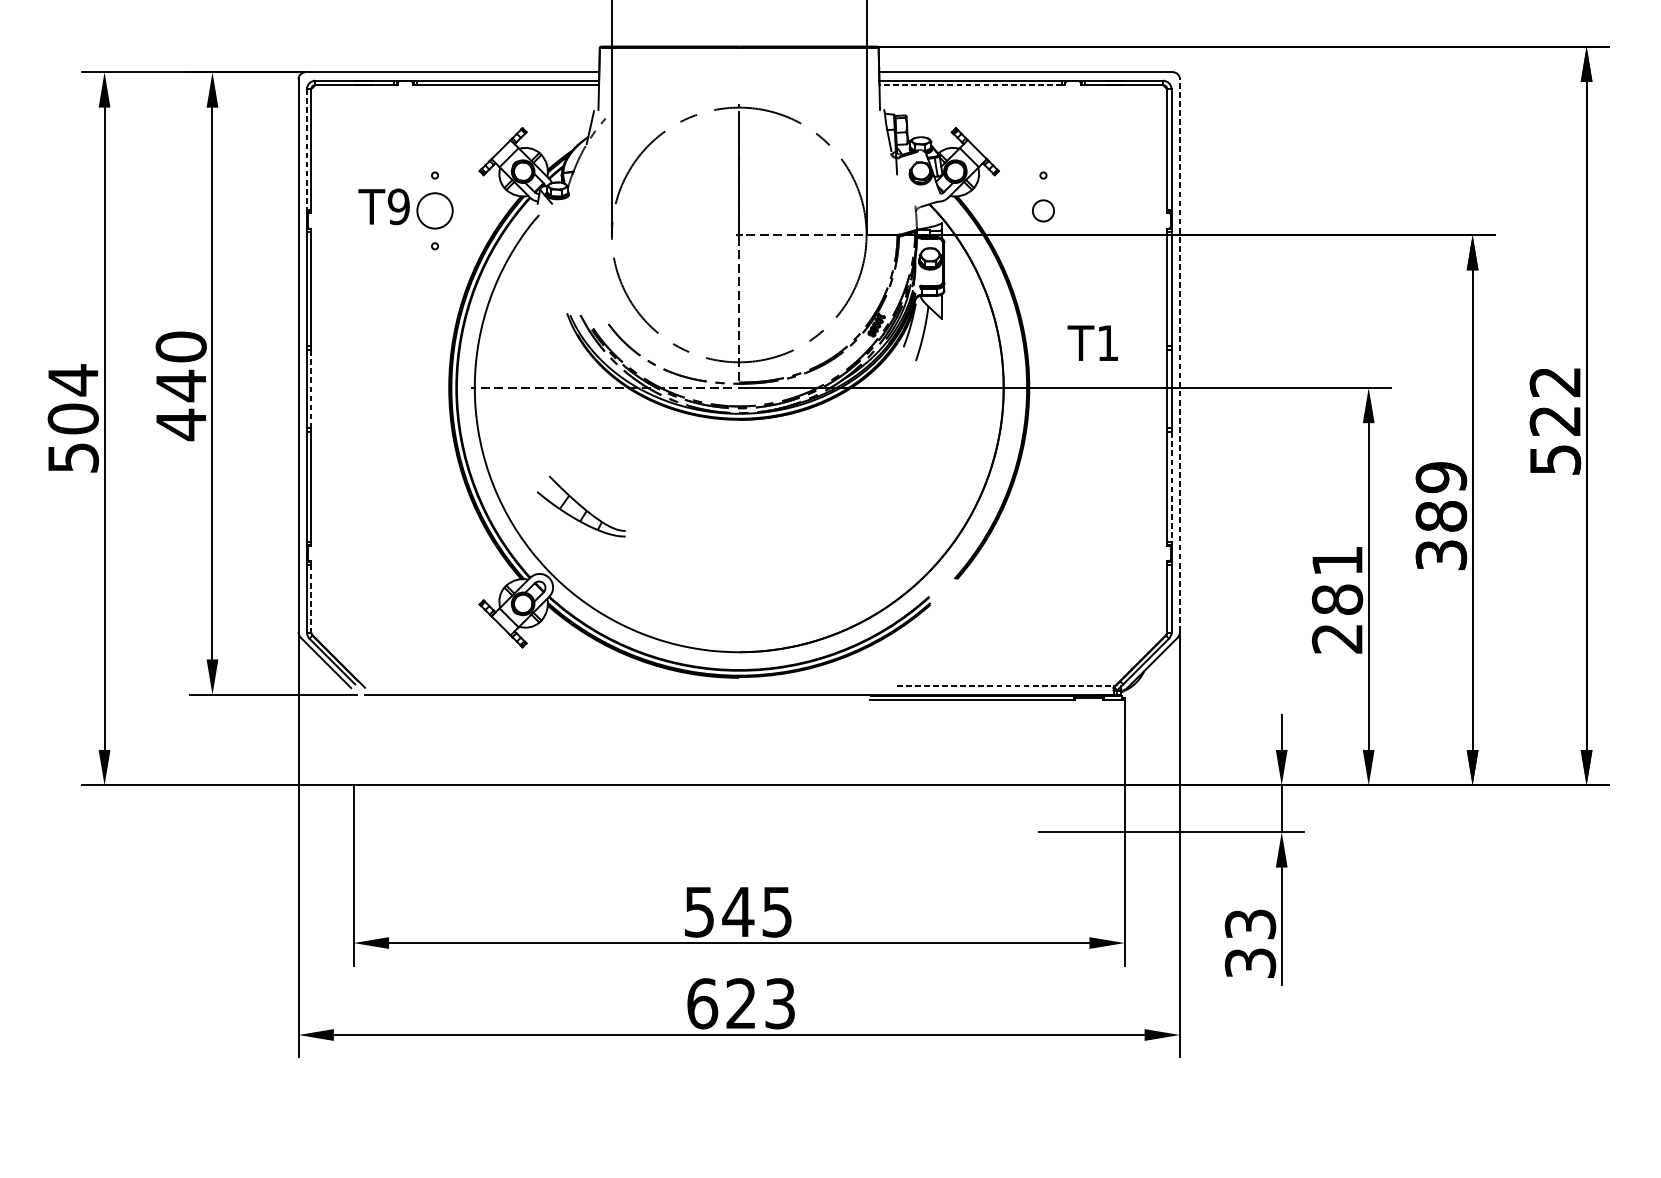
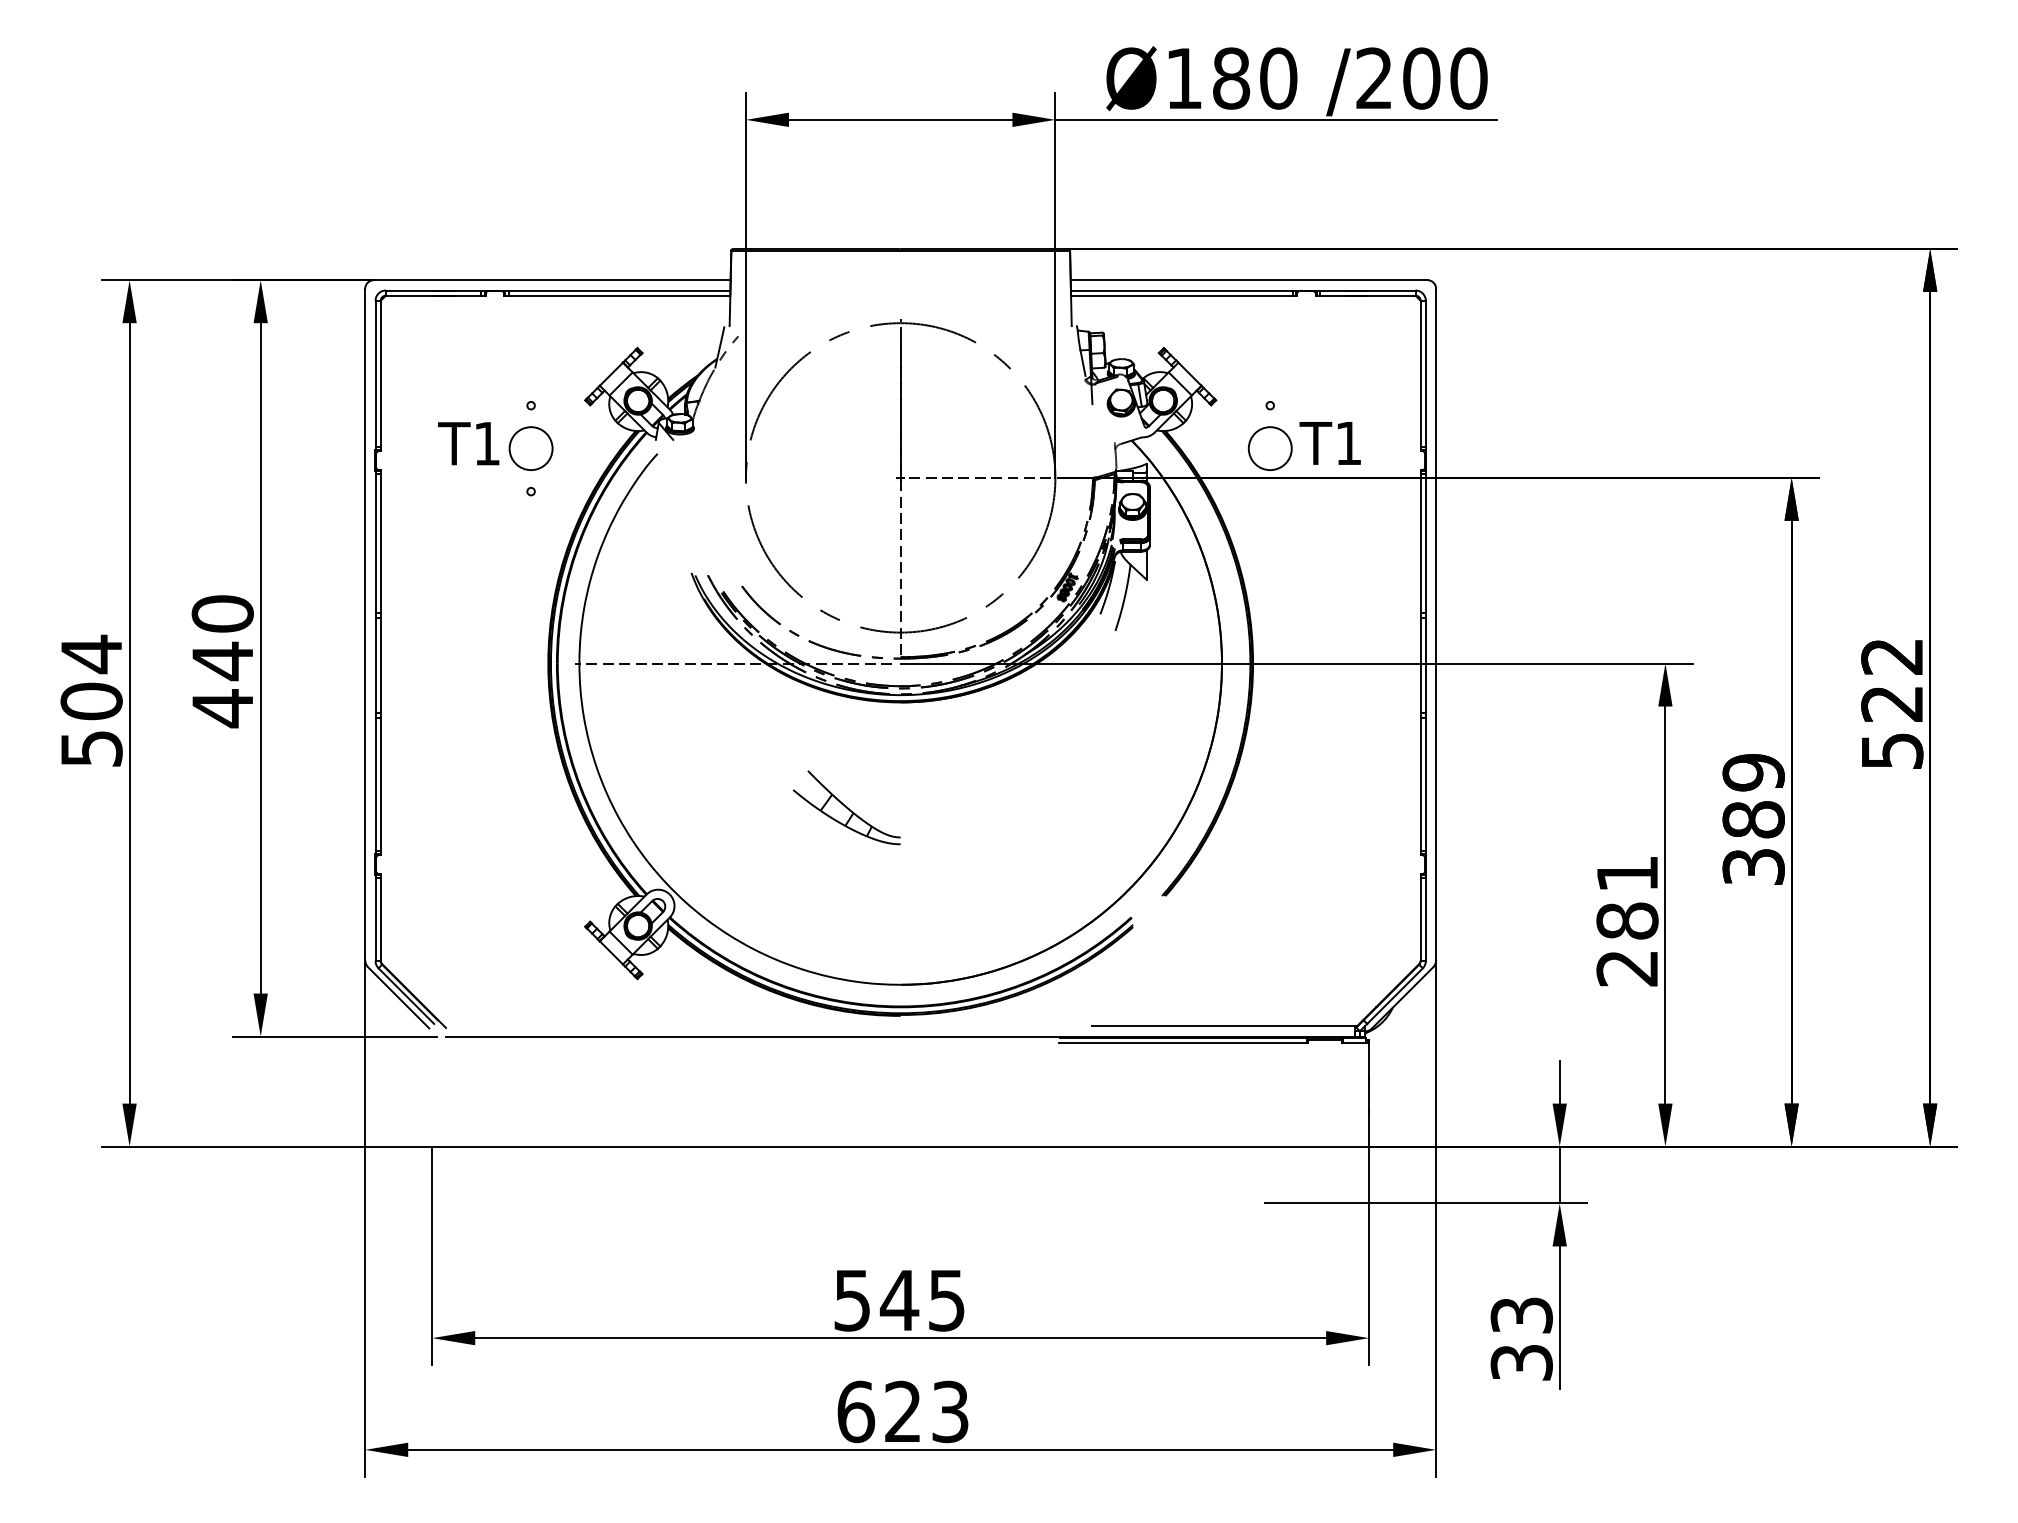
line: (970, 84) -> (1181, 295), dashed -> solid
line: (306, 149) -> (375, 374), dashed -> solid
text: (398, 206) -> (486, 443), T9 -> T1
circle: (1042, 210) -> (1269, 448), size x1.67
text: (1092, 343) -> (1329, 443), moved
line: (1180, 355) -> (1436, 624), dashed -> solid
line: (311, 389) -> (380, 665), dashed -> solid
line: (1171, 487) -> (1425, 784), dashed -> solid
part: (581, 506) -> (846, 807), moved
line: (311, 599) -> (380, 920), dashed -> solid
line: (1004, 686) -> (1223, 1026), dashed -> solid

